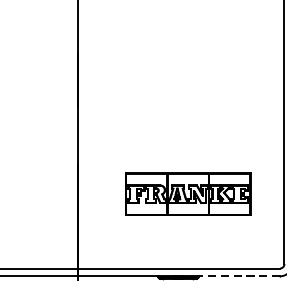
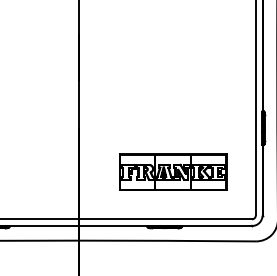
part: (188, 193) -> (173, 171), moved
line: (238, 275) -> (216, 225), dashed -> solid

